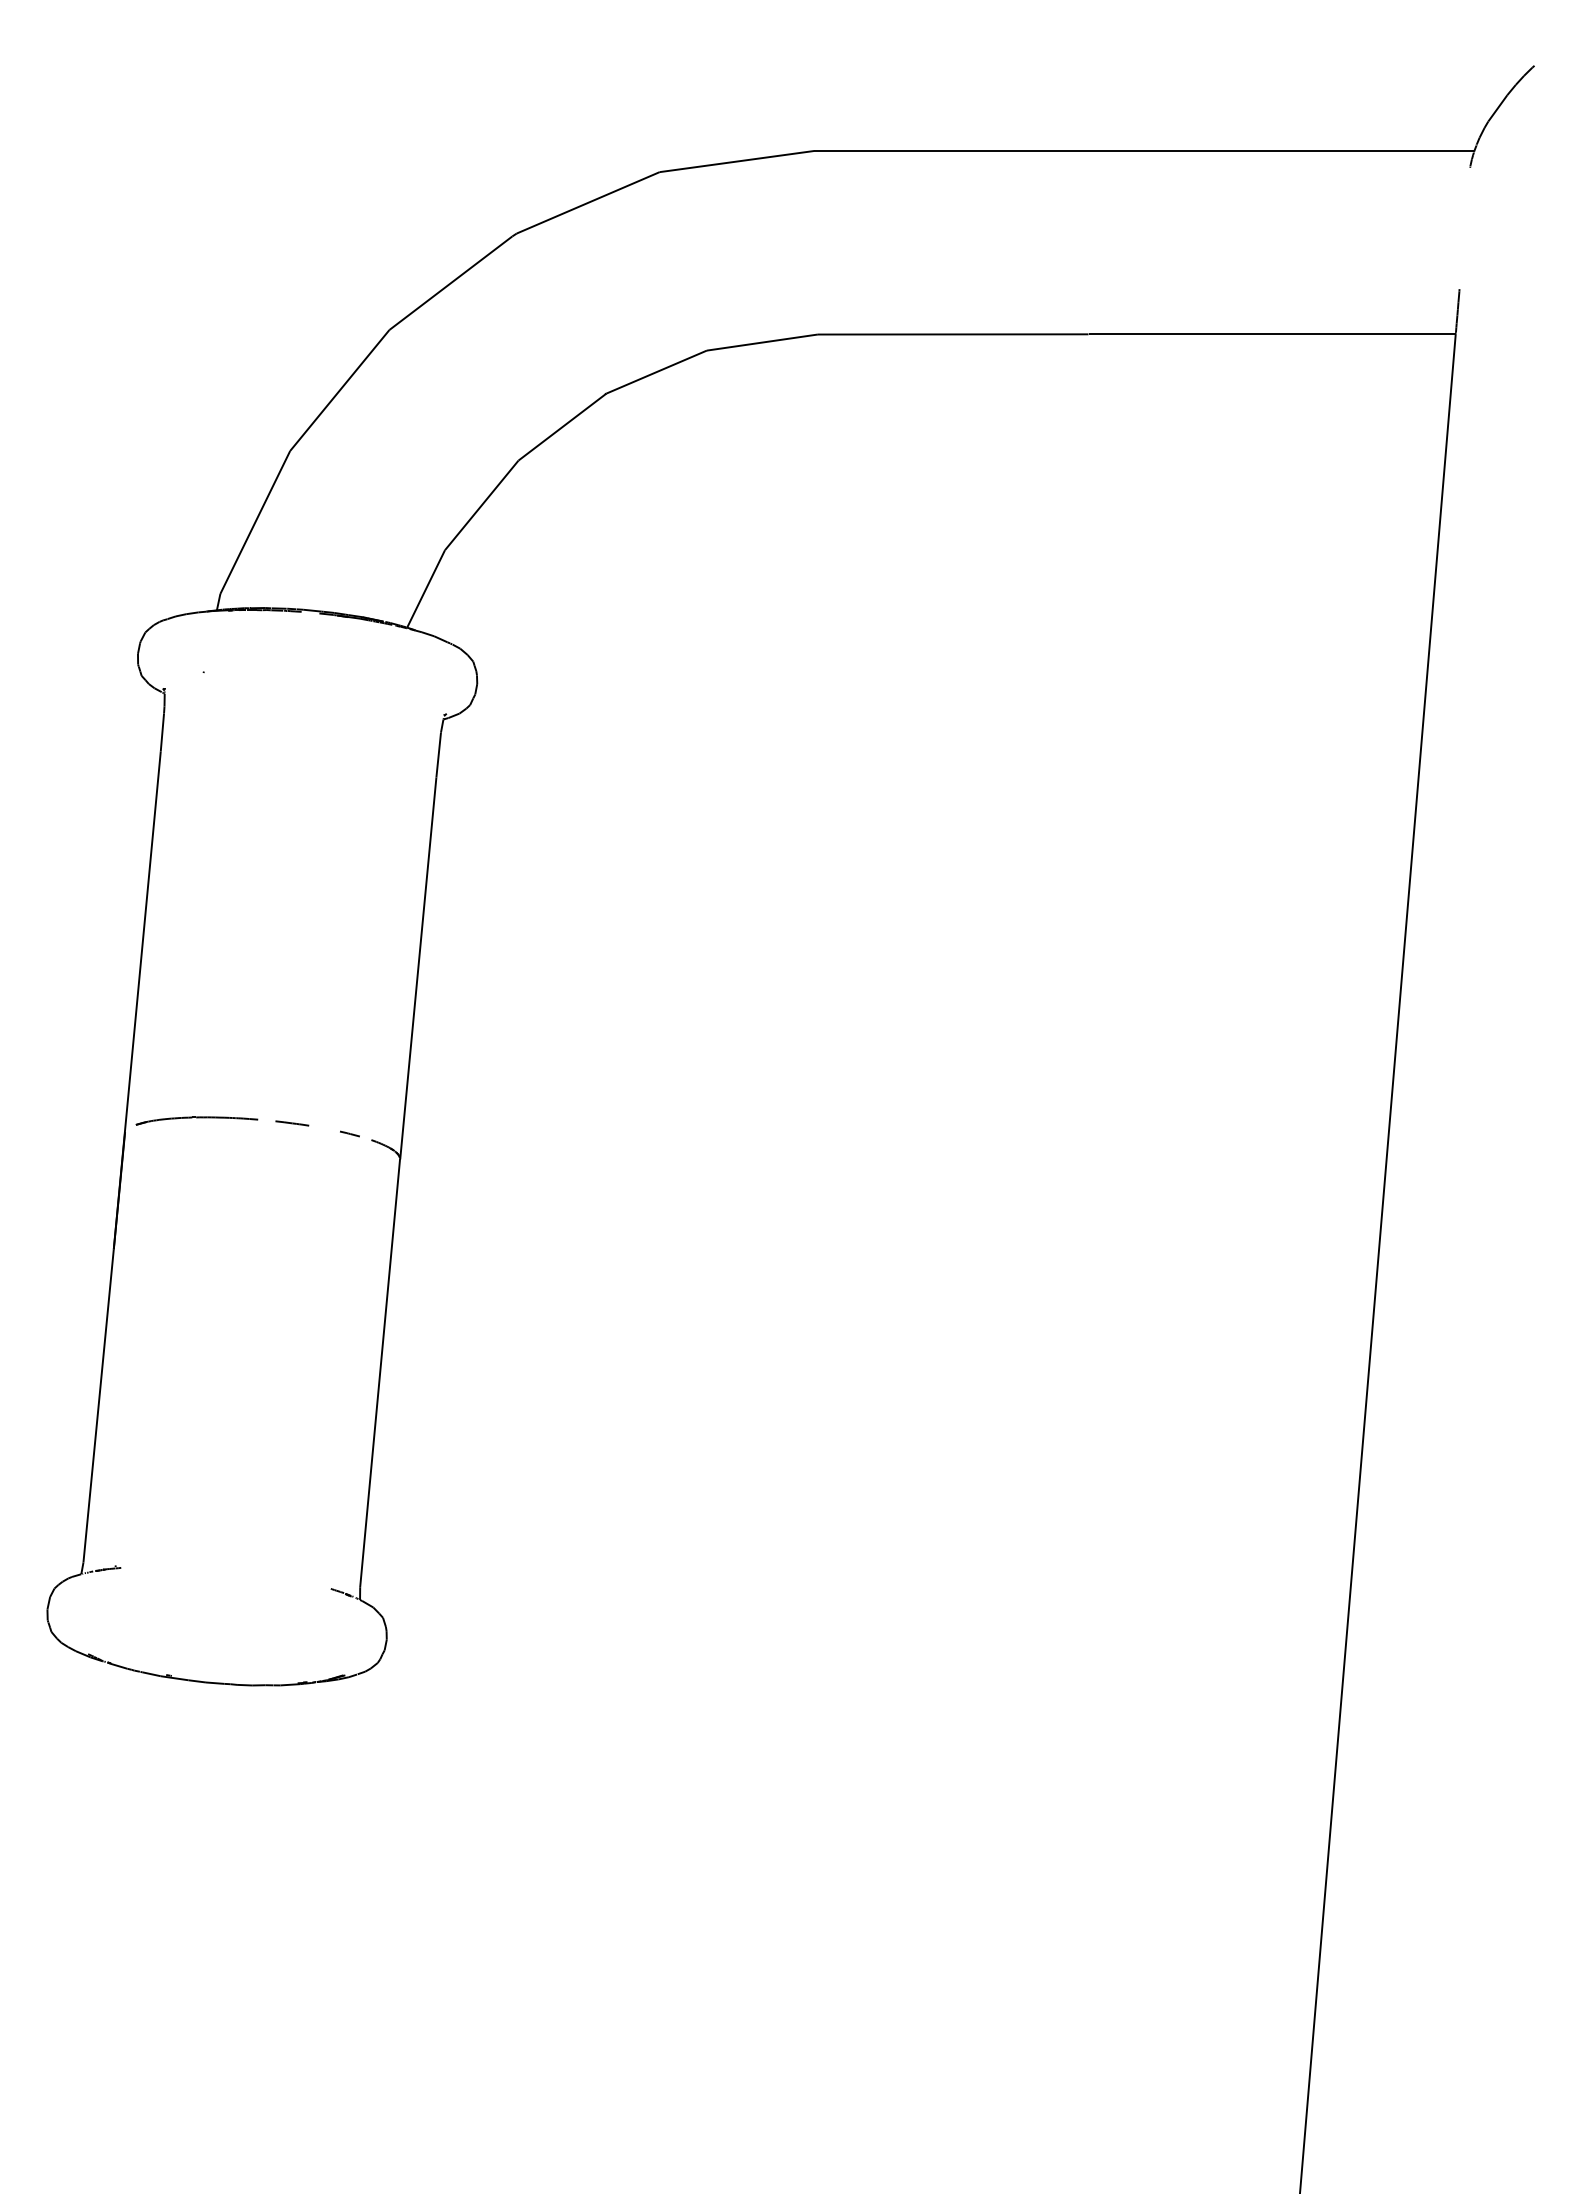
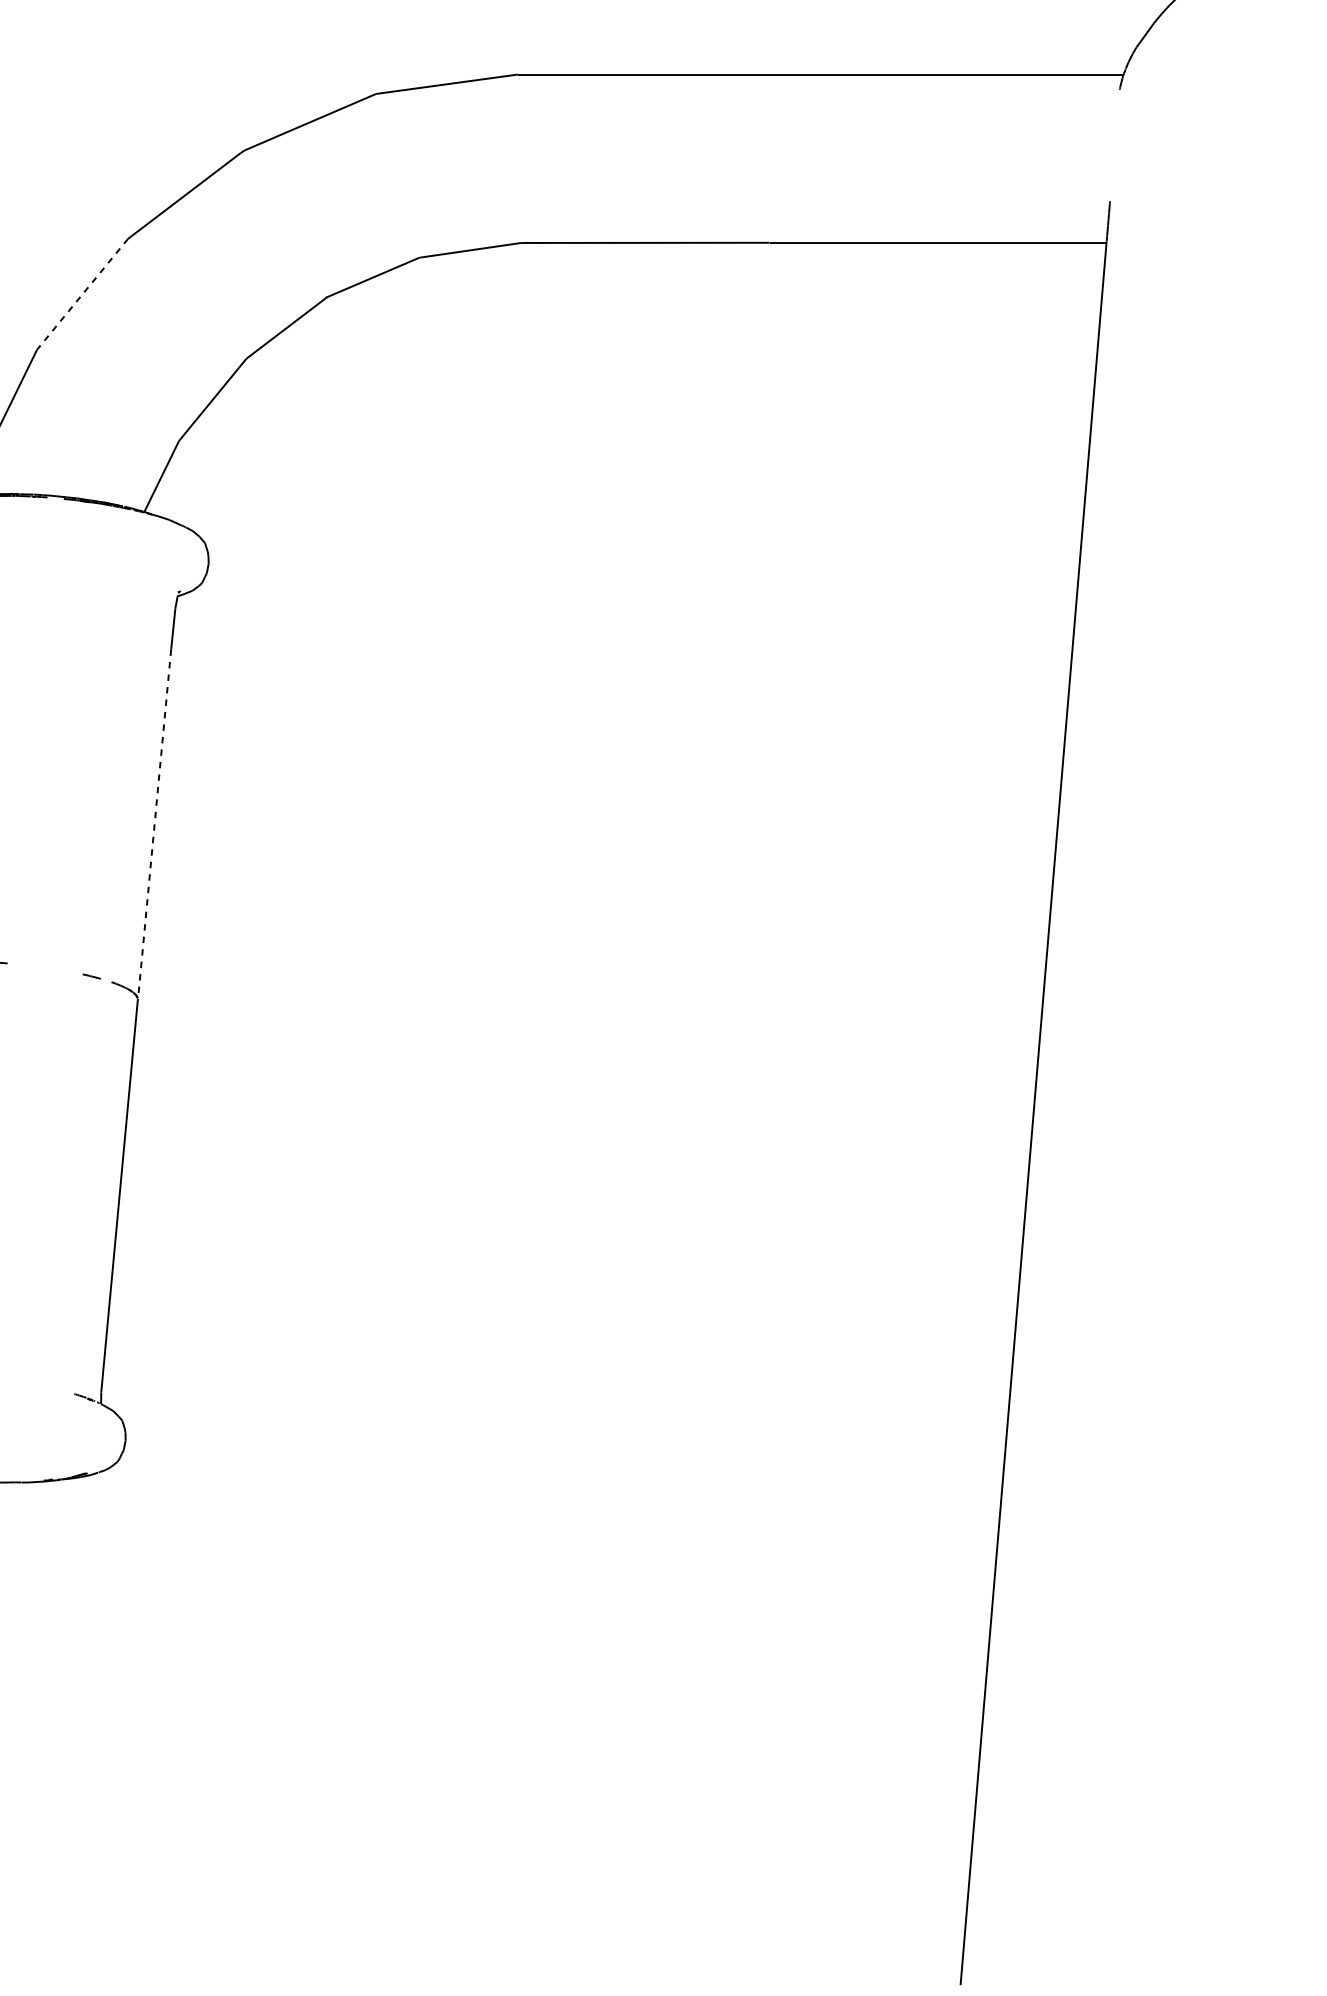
line: (339, 390) -> (82, 294), solid -> dashed
line: (418, 968) -> (154, 824), solid -> dashed
line: (292, 1123) -> (39, 966), removed

